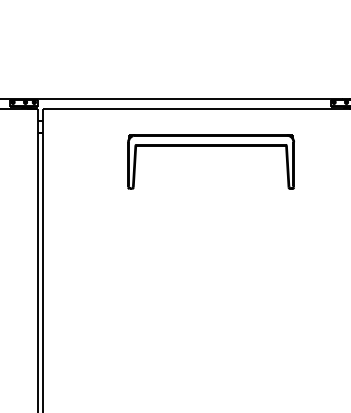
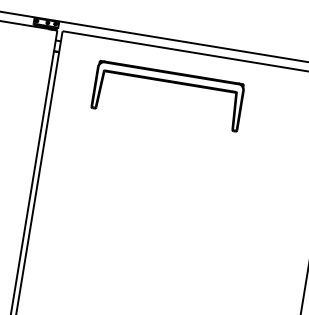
part: (210, 146) -> (169, 82), moved

